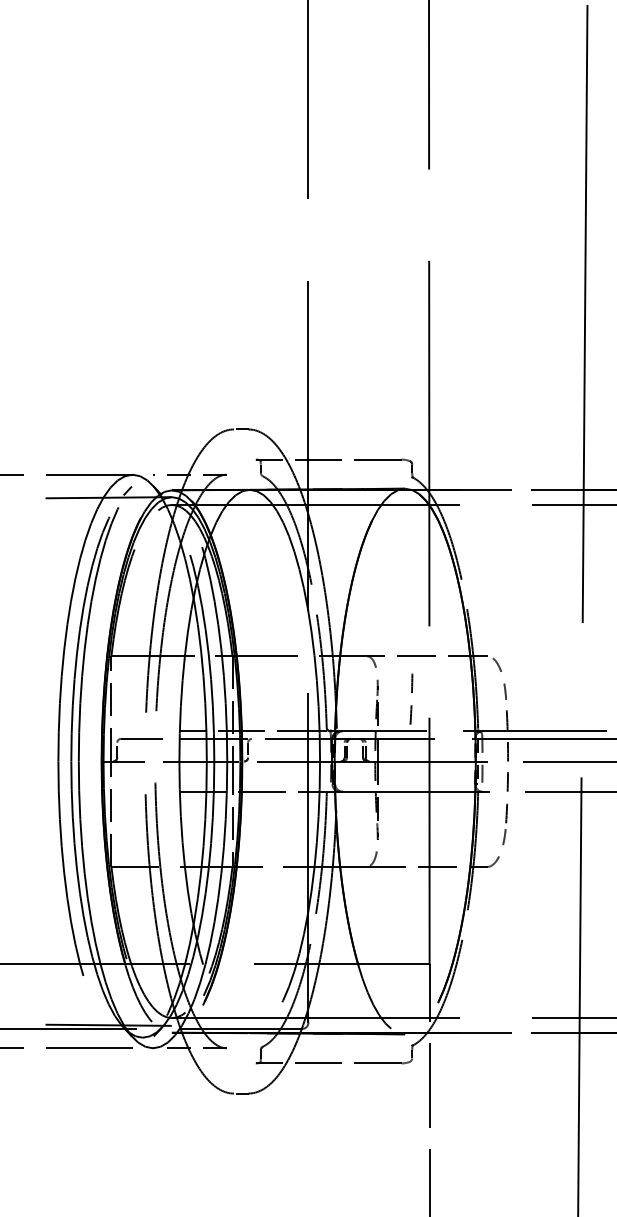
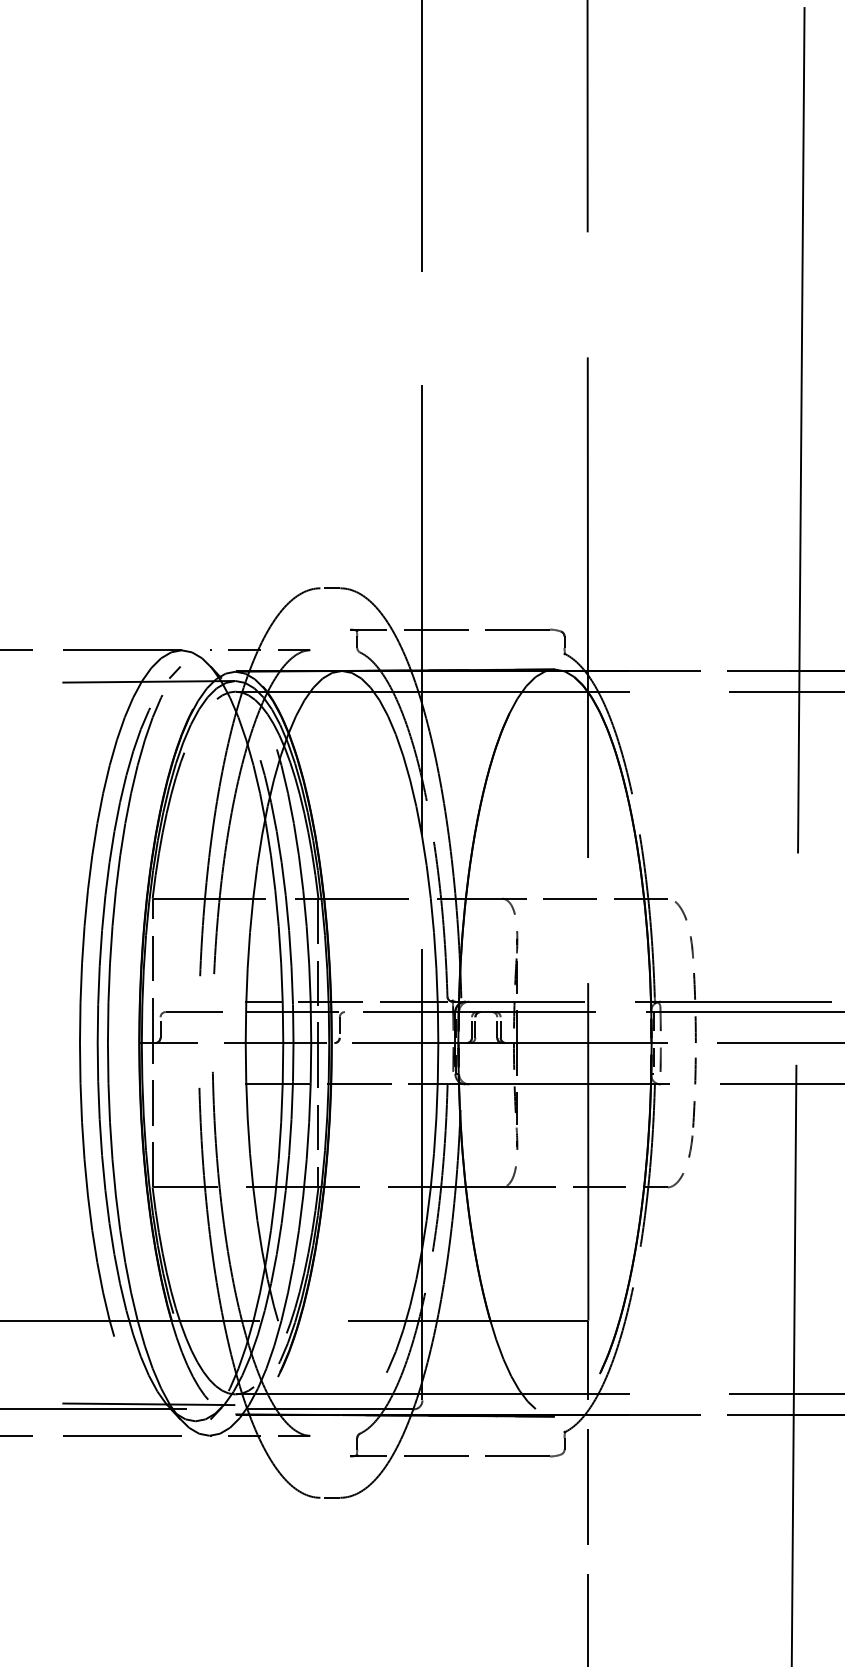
curve: (411, 693) -> (563, 949), removed

